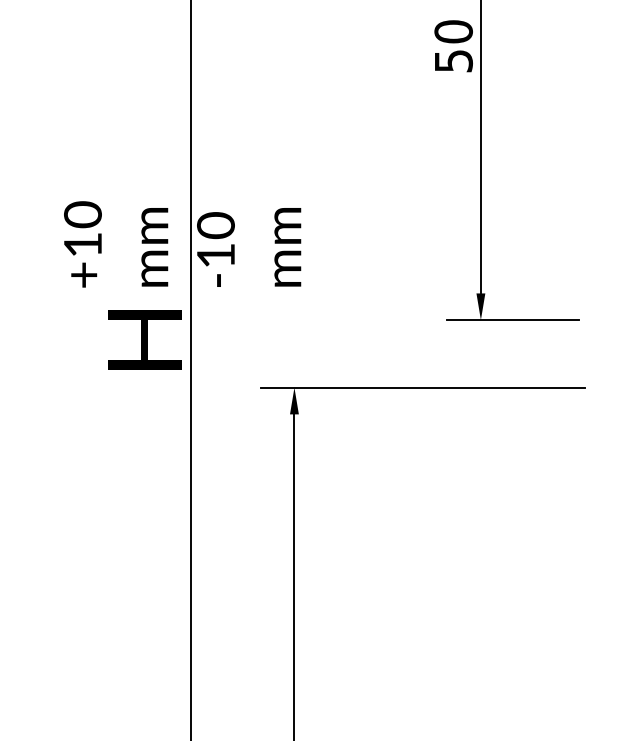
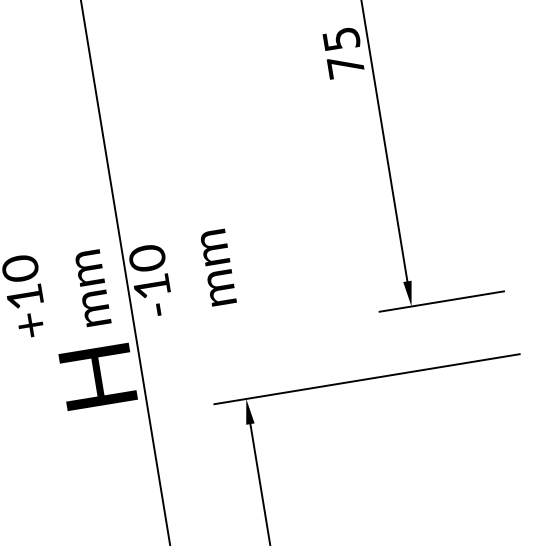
text: (453, 46) -> (343, 52), 50 -> 75

